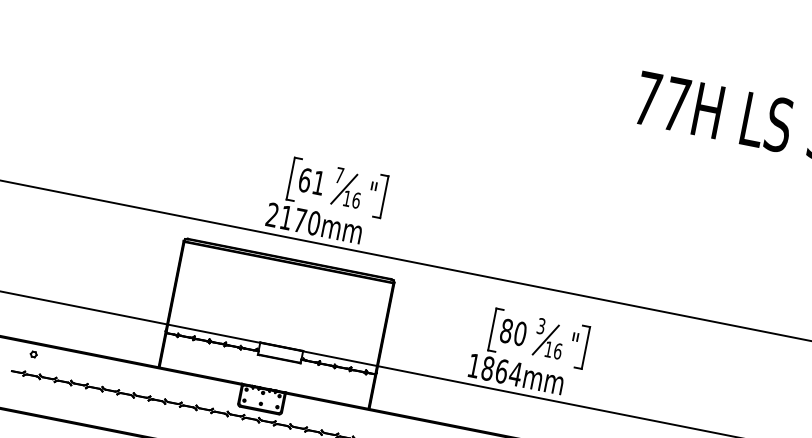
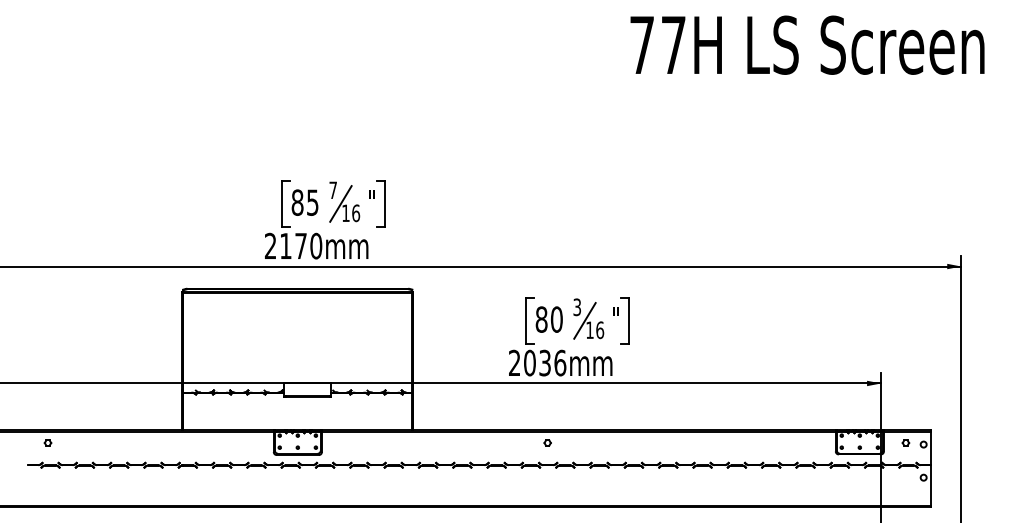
text: (311, 181) -> (304, 202), 61 -> 85
text: (495, 369) -> (537, 362), 1864mm -> 2036mm

